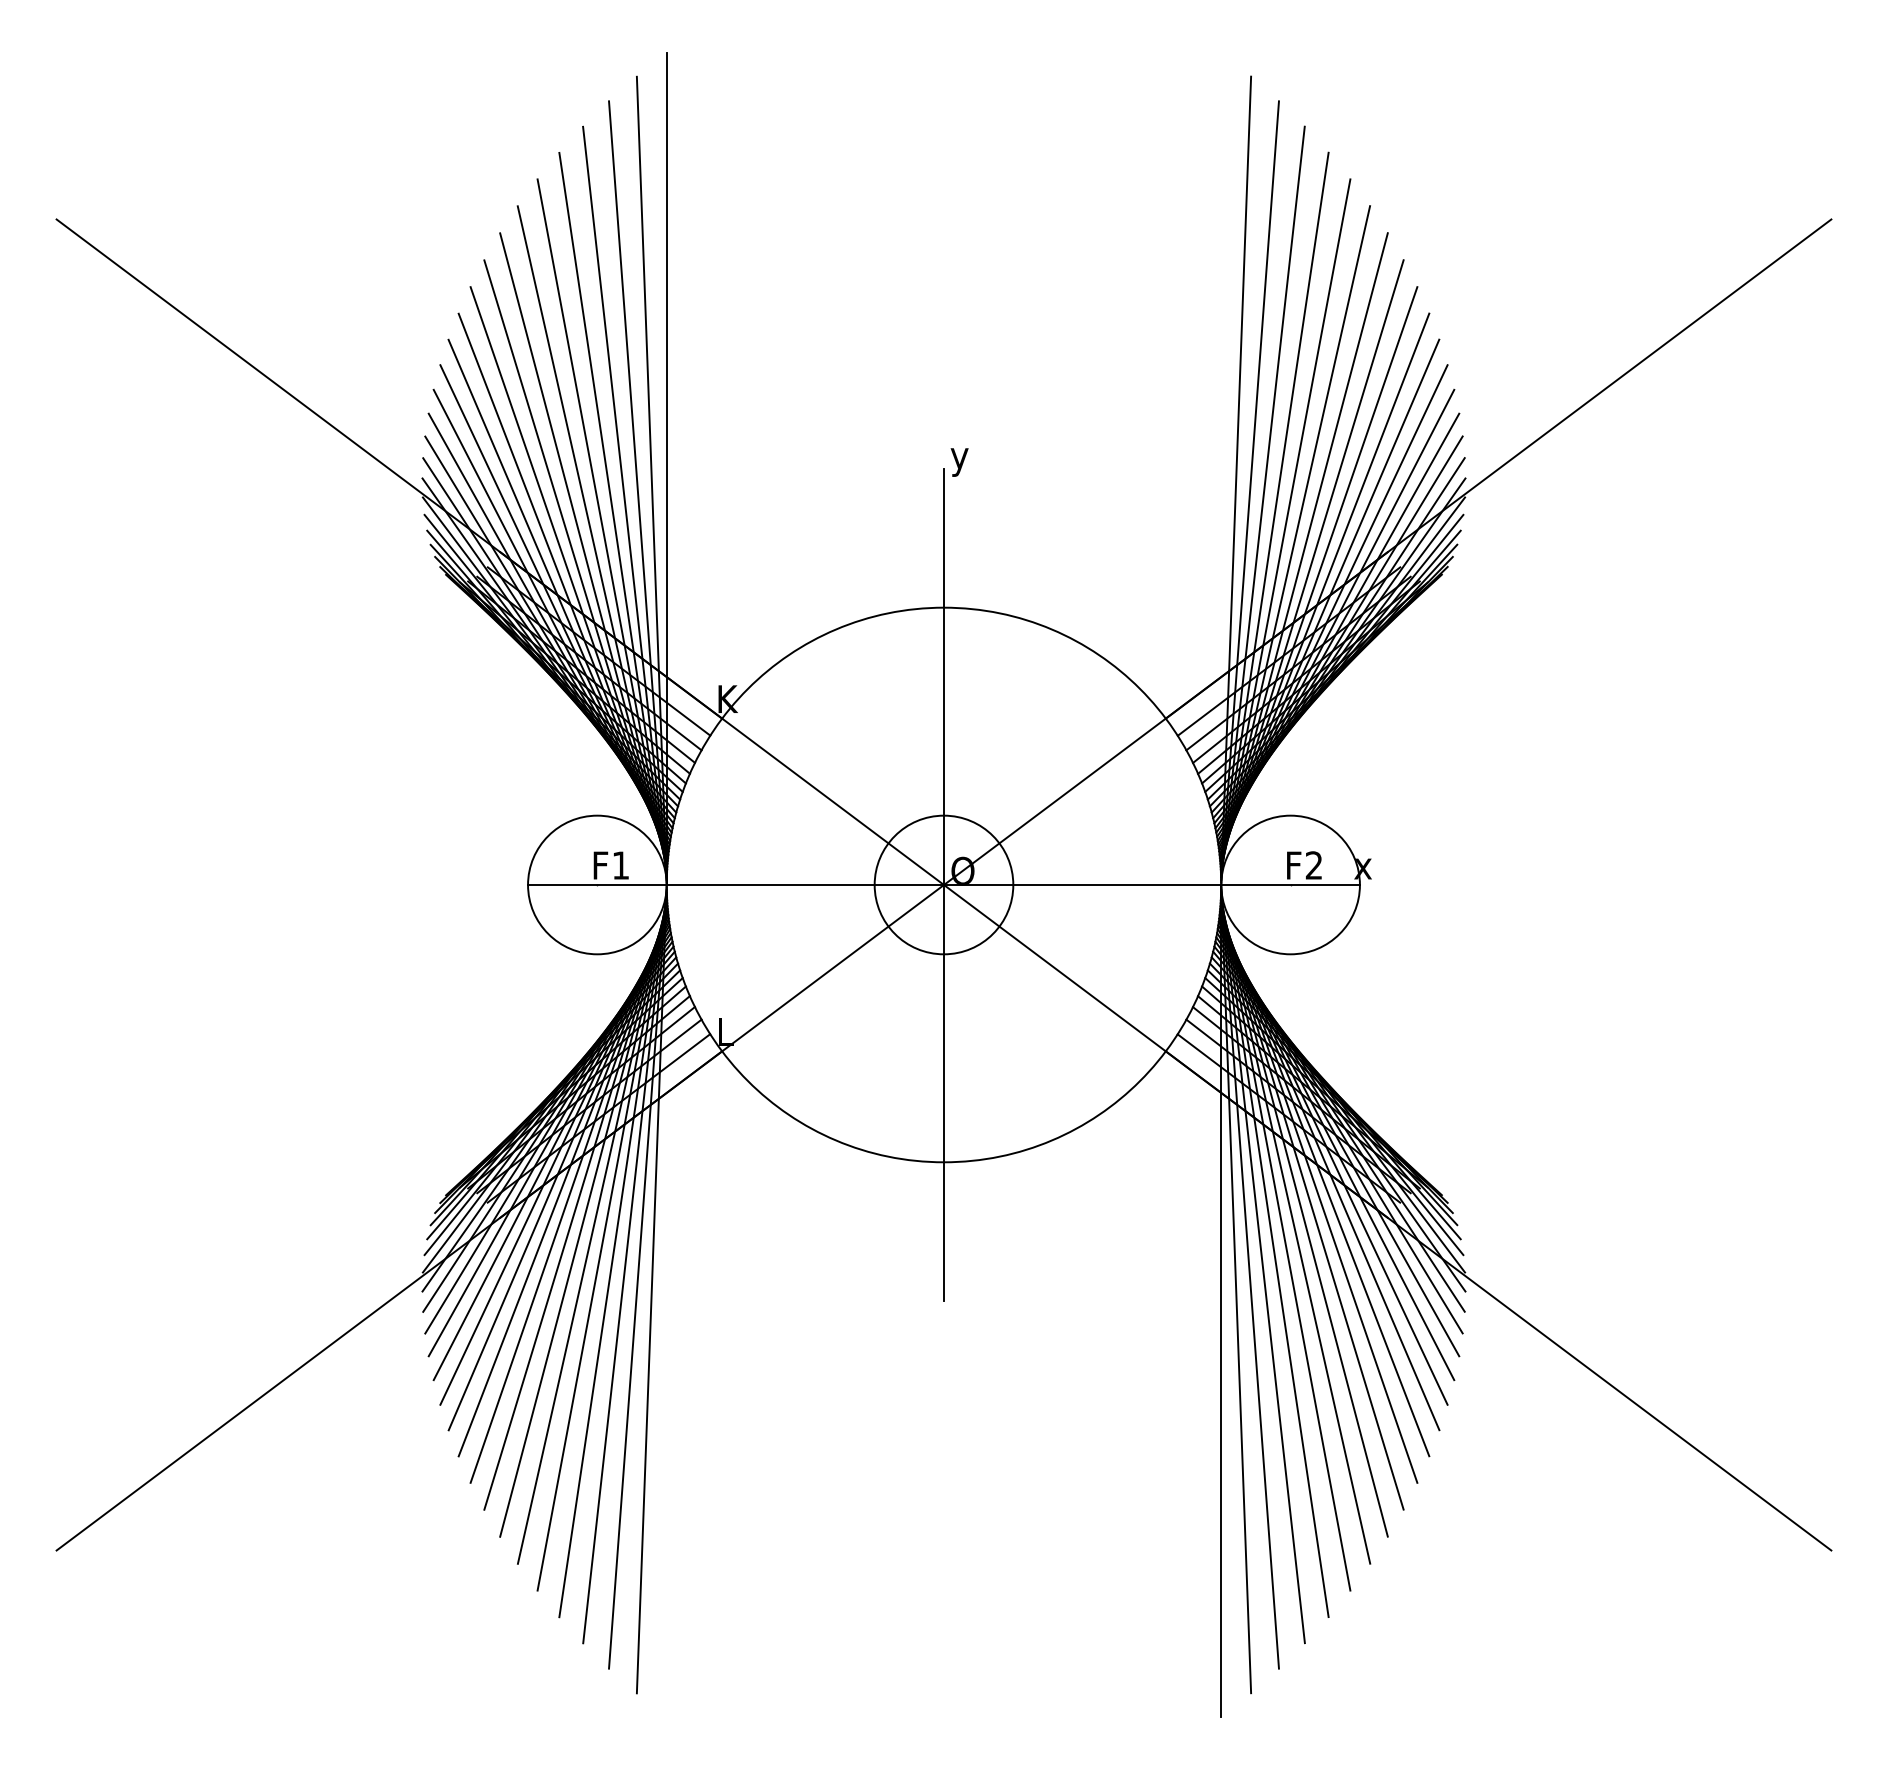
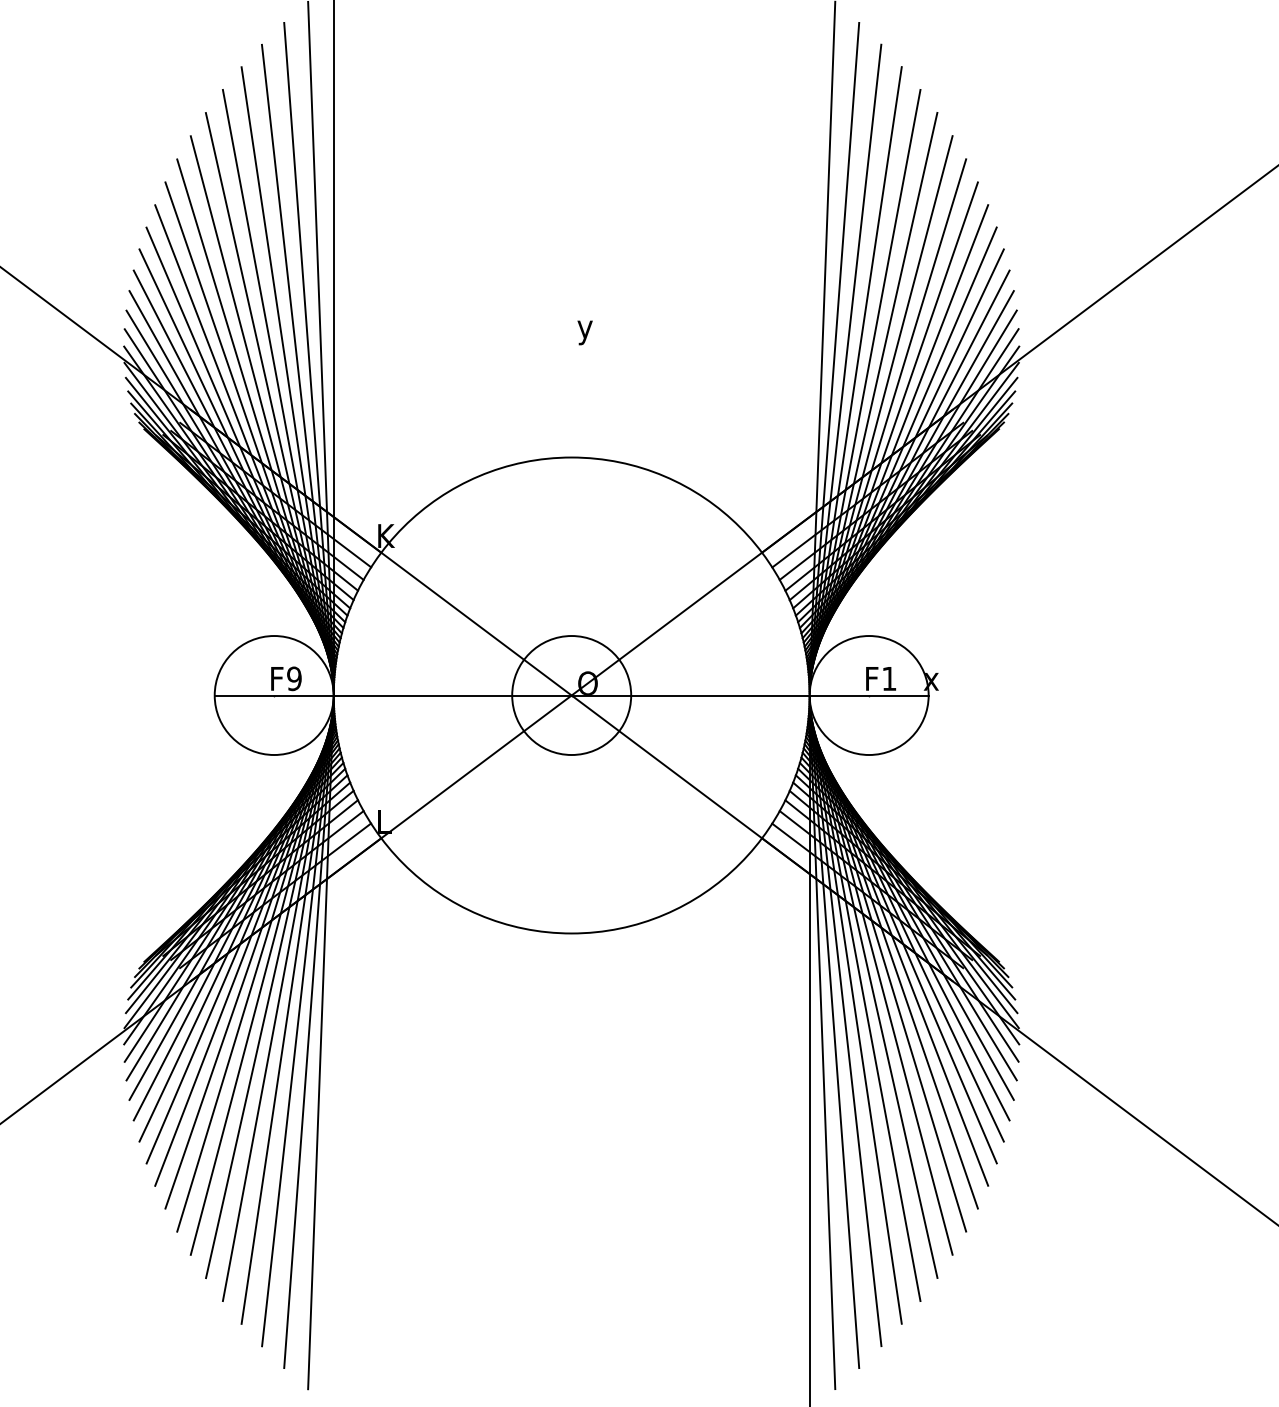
text: (620, 865) -> (294, 678), F1 -> F9
text: (1313, 865) -> (888, 678), F2 -> F1
line: (944, 884) -> (572, 695), removed

